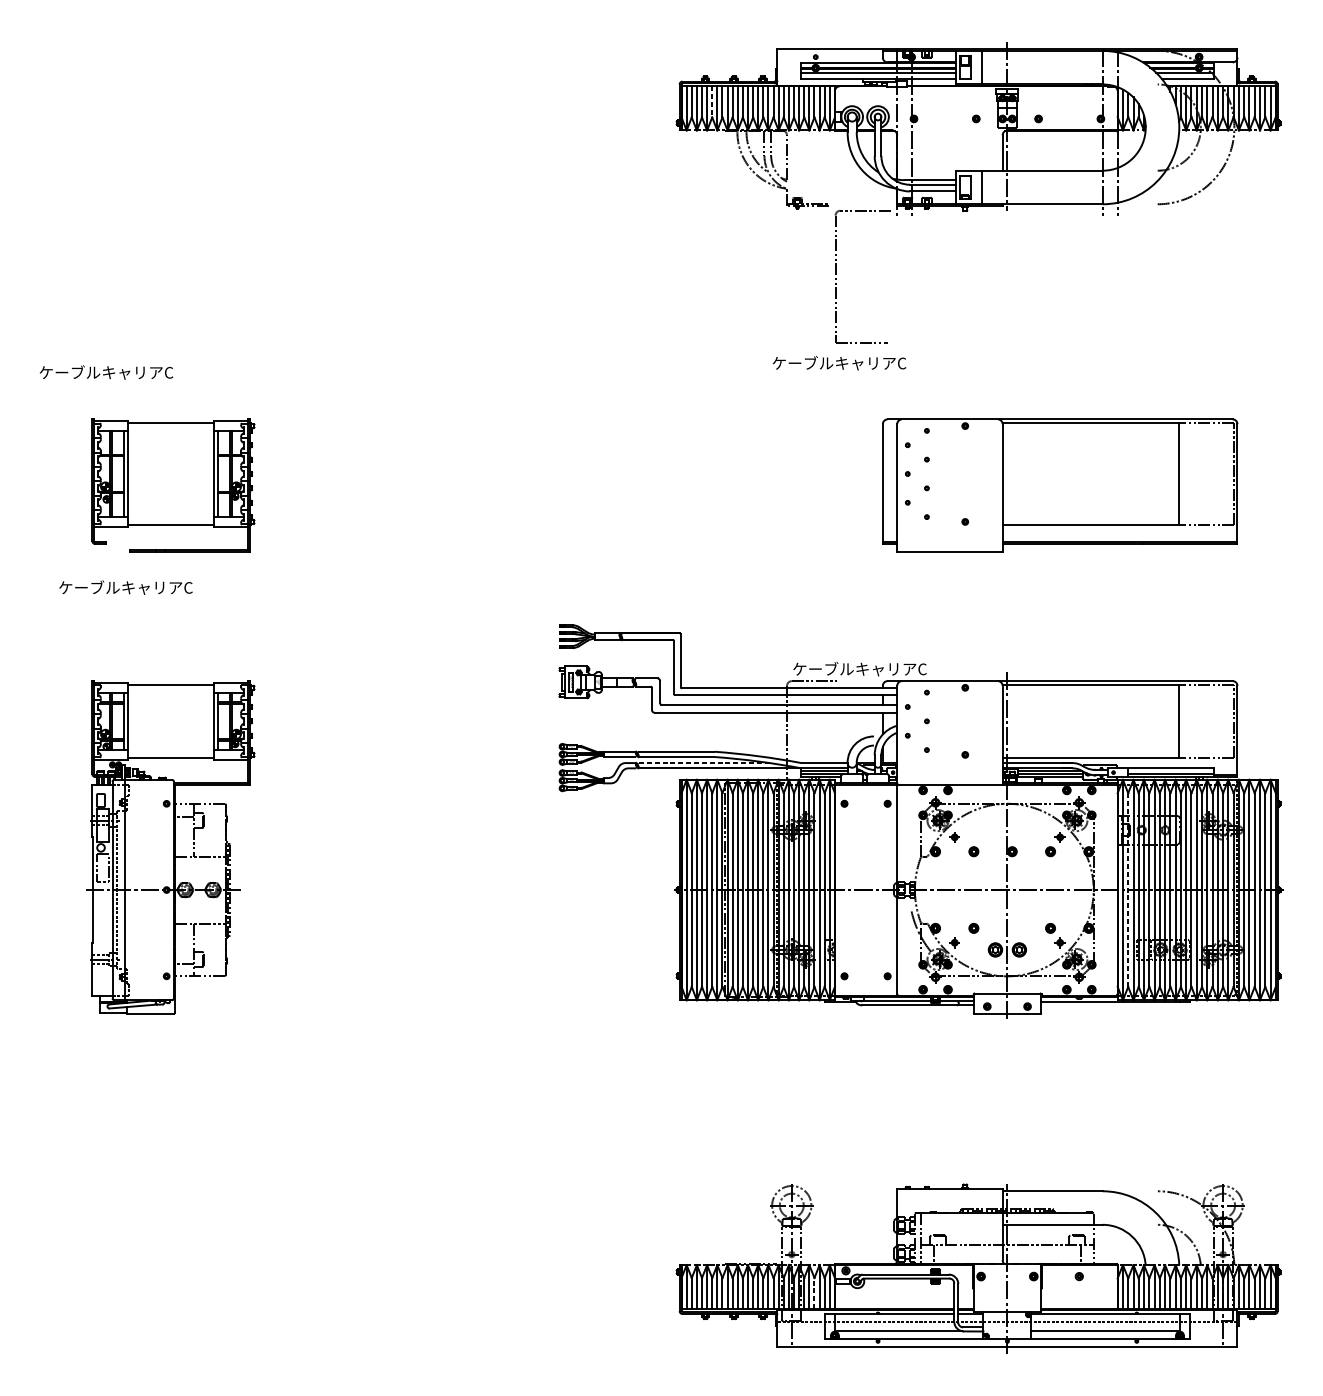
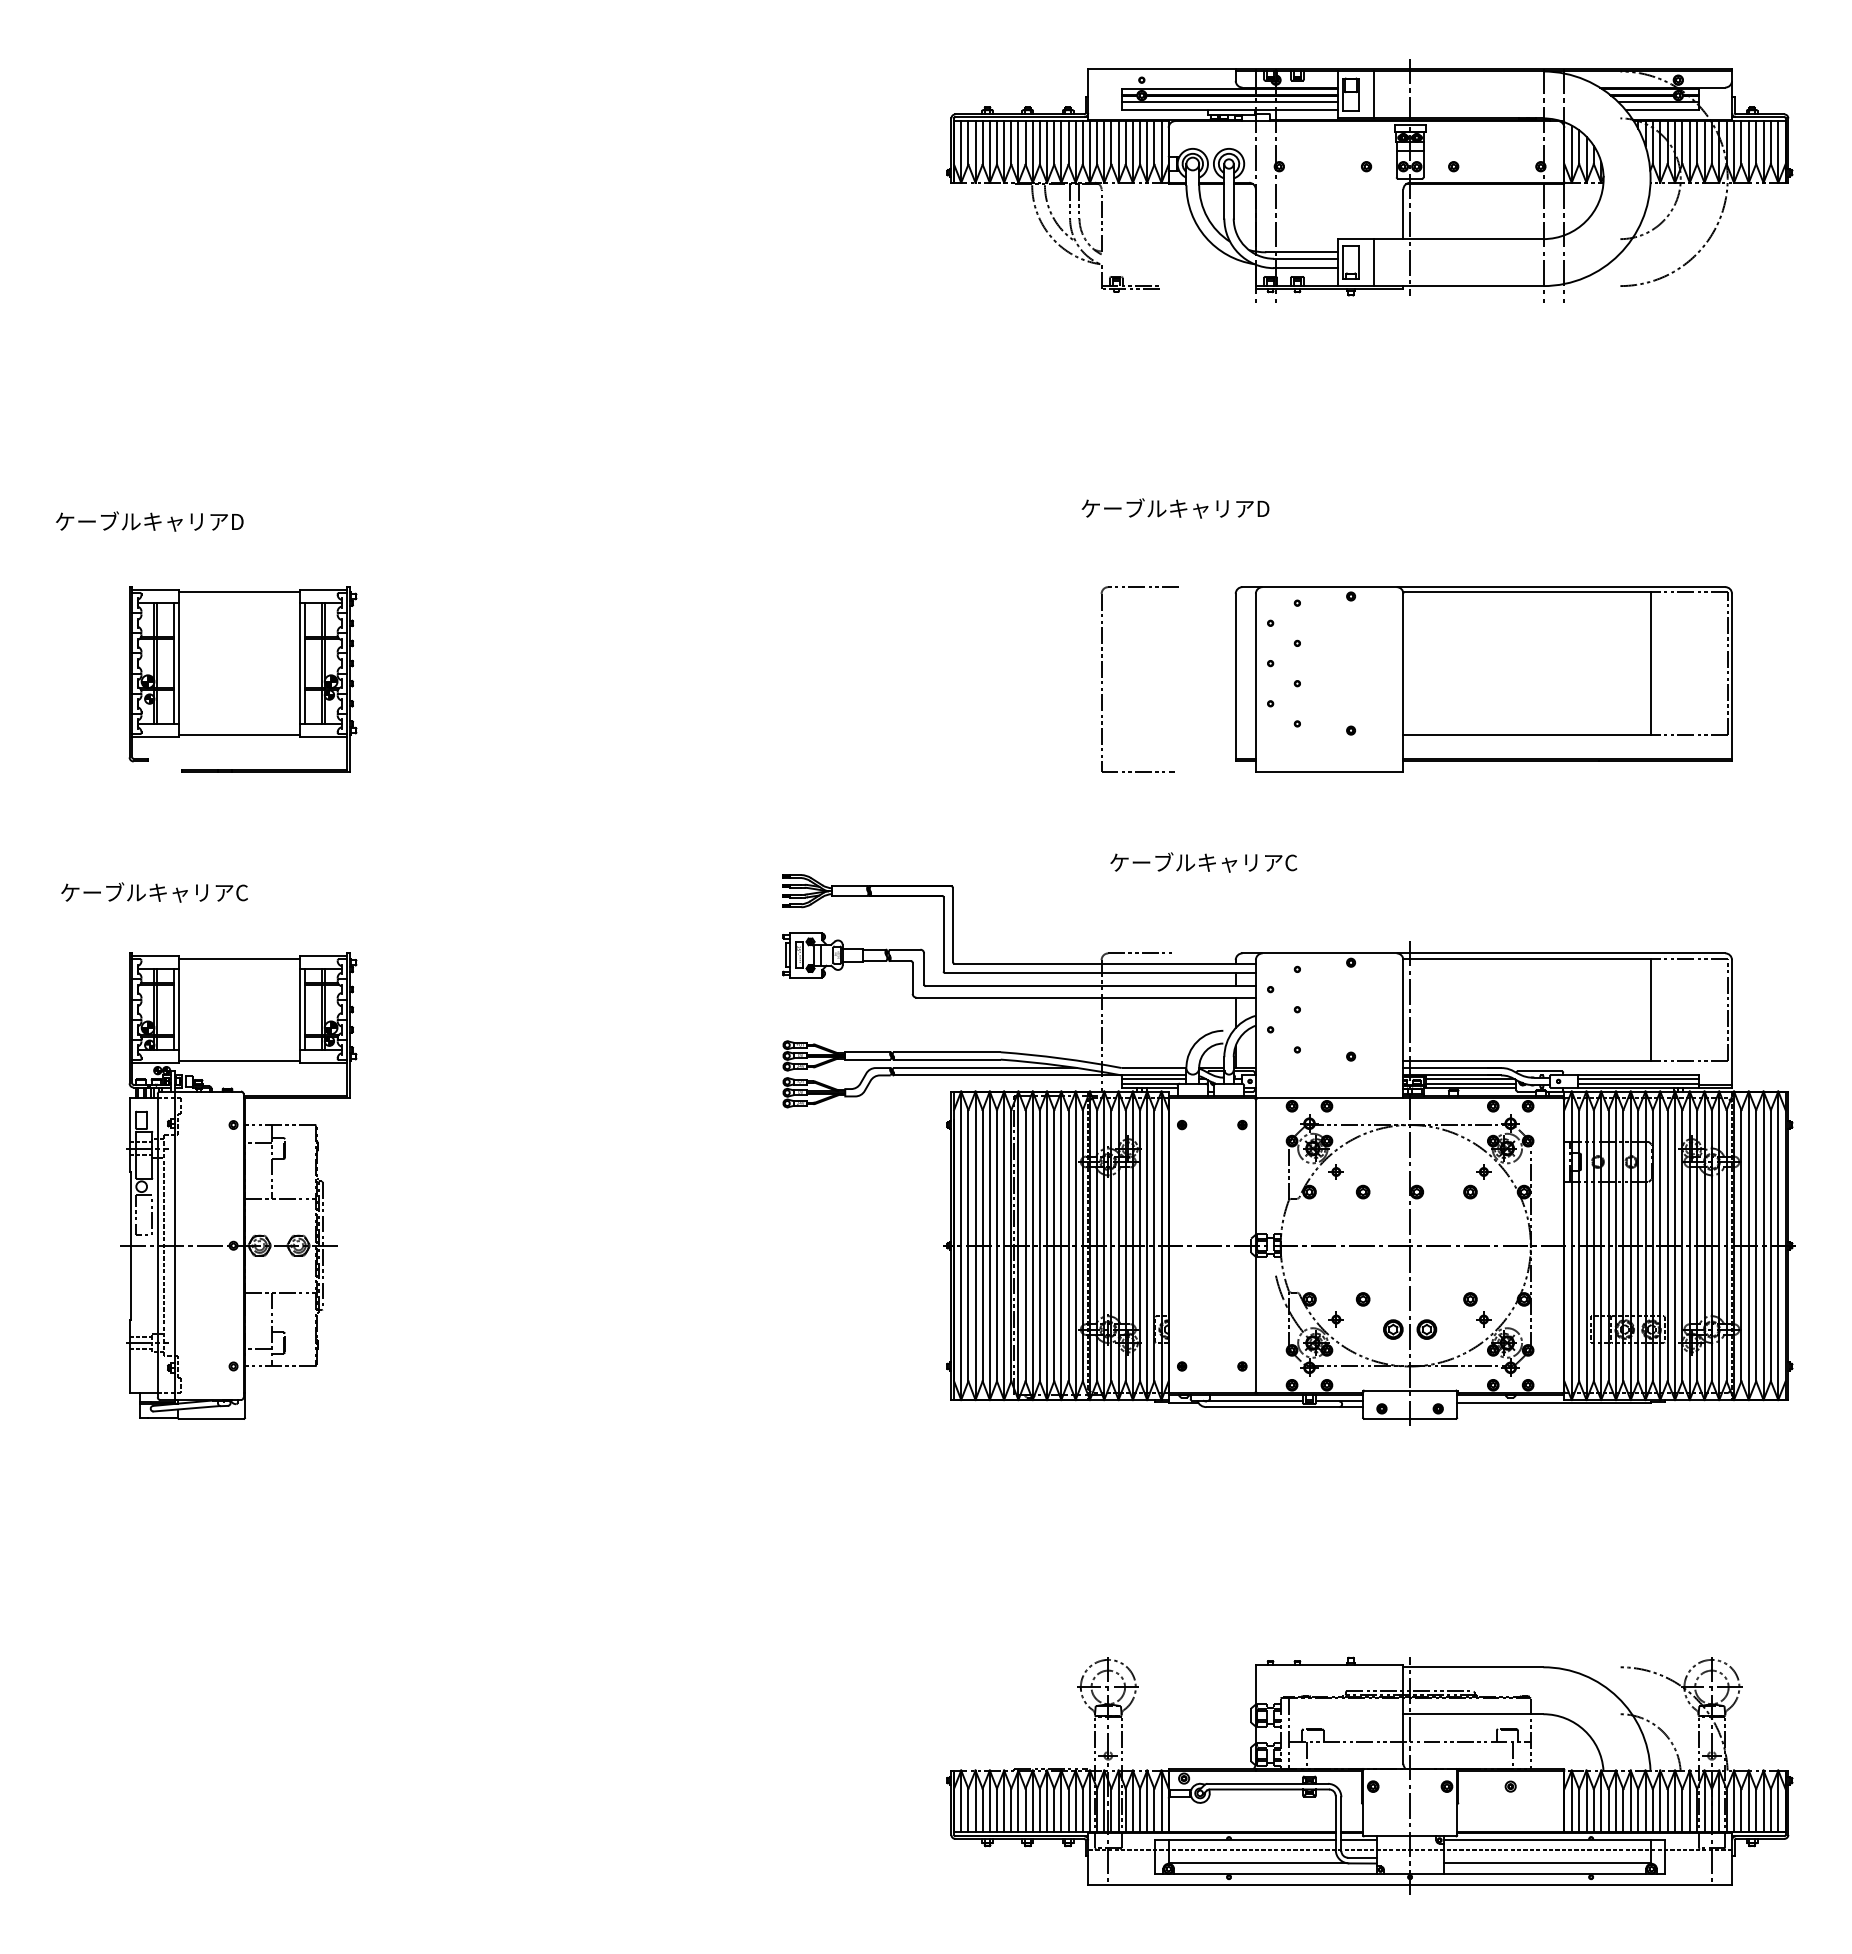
line: (712, 101) -> (997, 142), dashed -> solid
part: (836, 275) -> (1102, 677), moved
text: (901, 363) -> (1262, 508), ケーブルキャリアC -> ケーブルキャリアD
text: (169, 372) -> (237, 521), ケーブルキャリアC -> ケーブルキャリアD
text: (125, 587) -> (154, 892), moved
text: (859, 669) -> (1203, 862), moved
line: (703, 763) -> (984, 1068), dashed -> solid
line: (1170, 771) -> (1638, 1079), added
line: (1128, 889) -> (1579, 1245), dashed -> solid
line: (814, 1293) -> (1140, 1810), dashed -> solid

